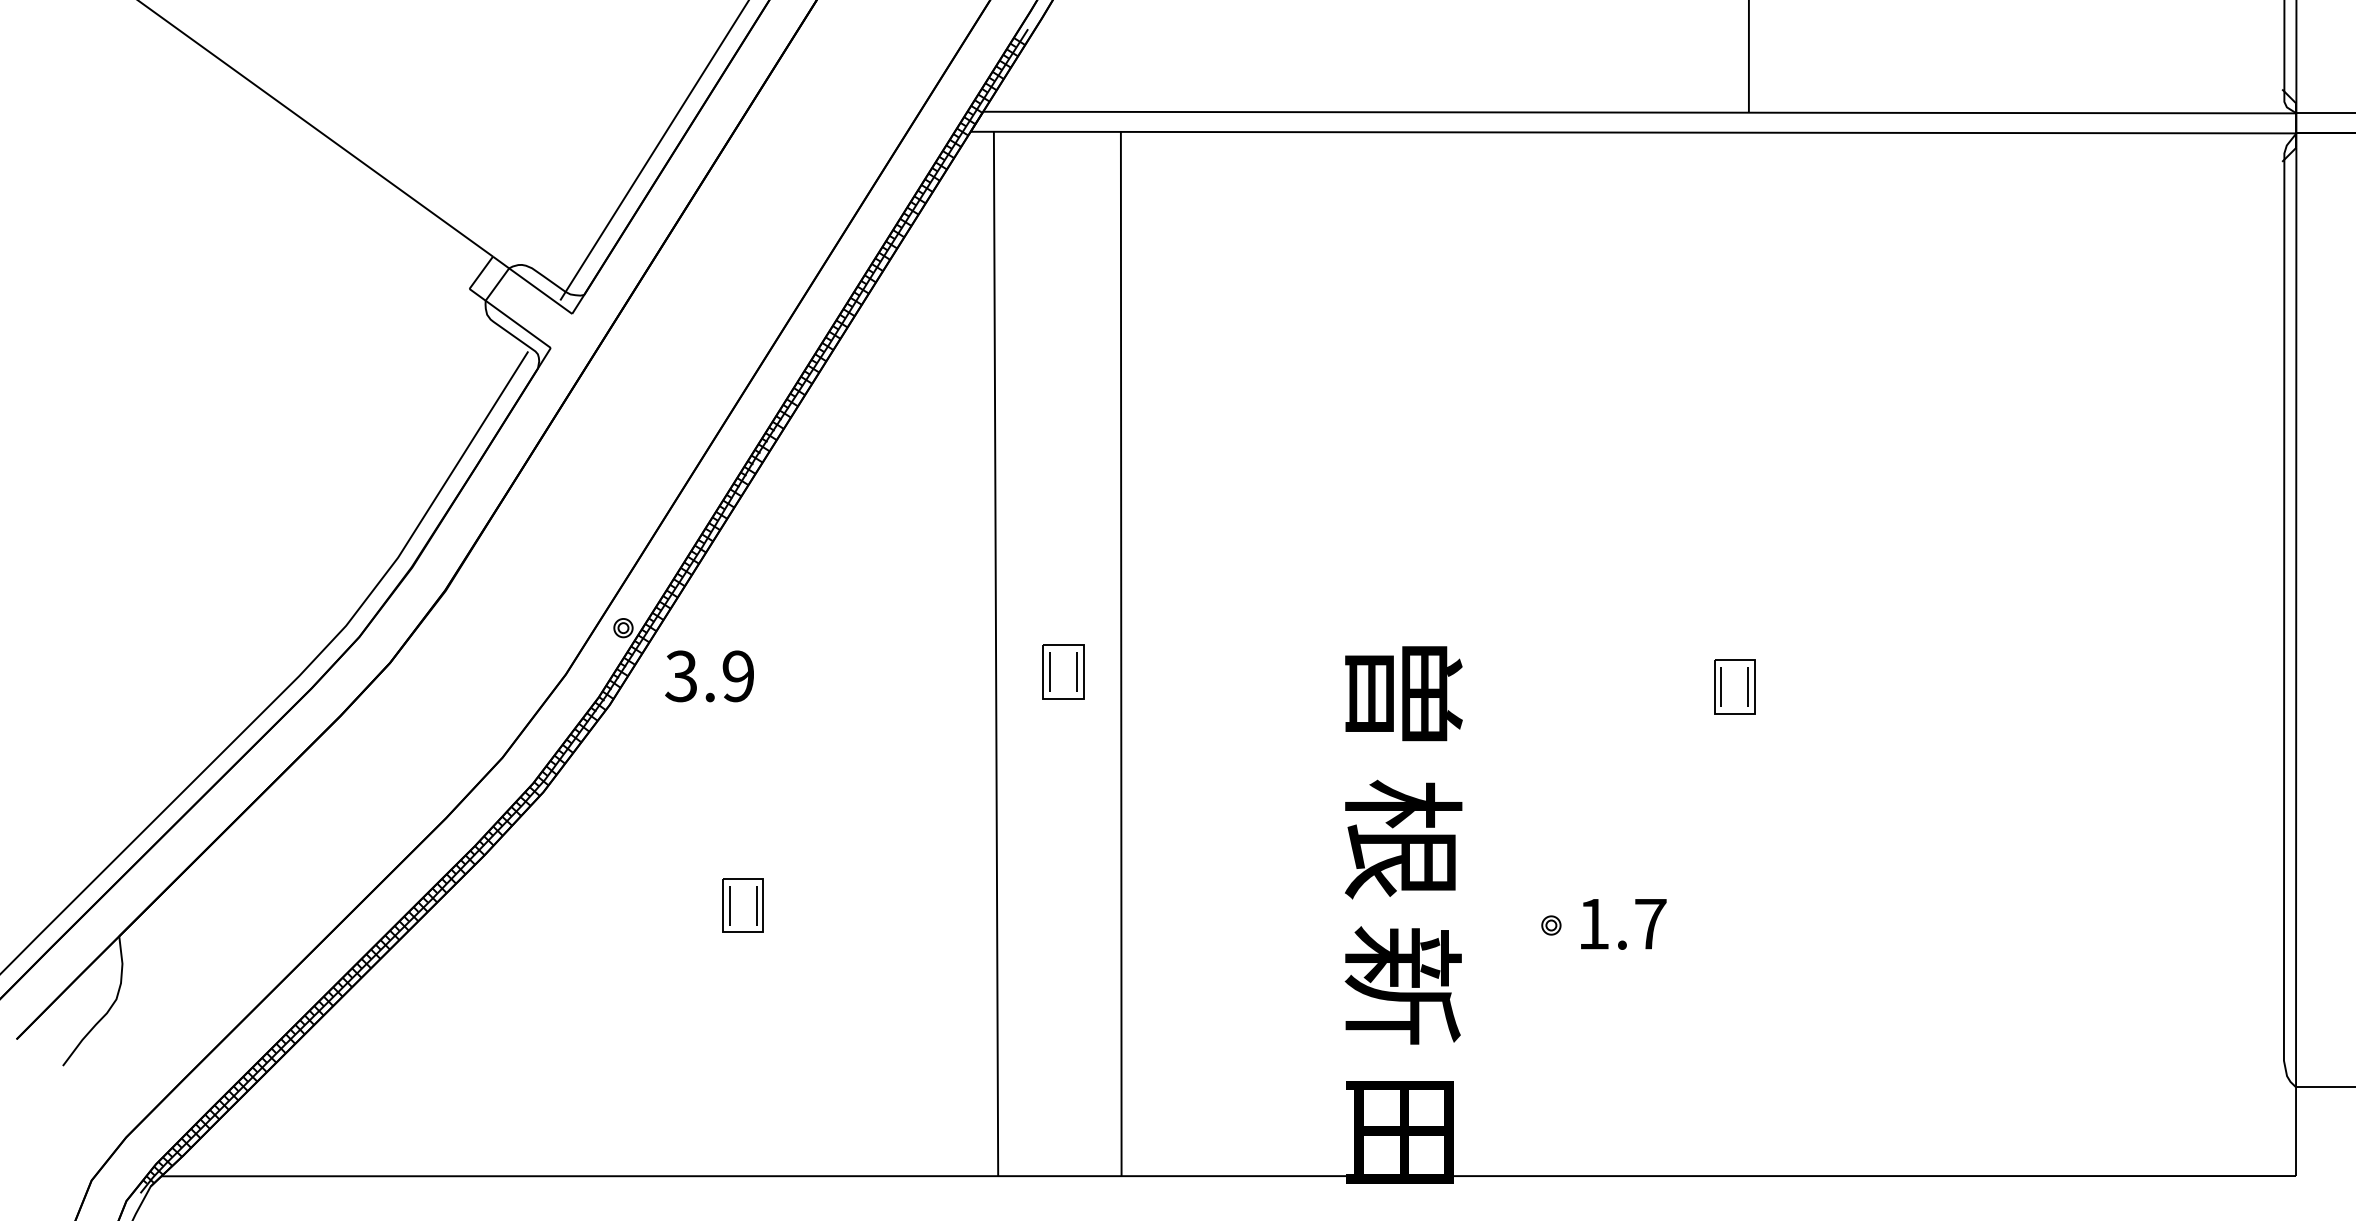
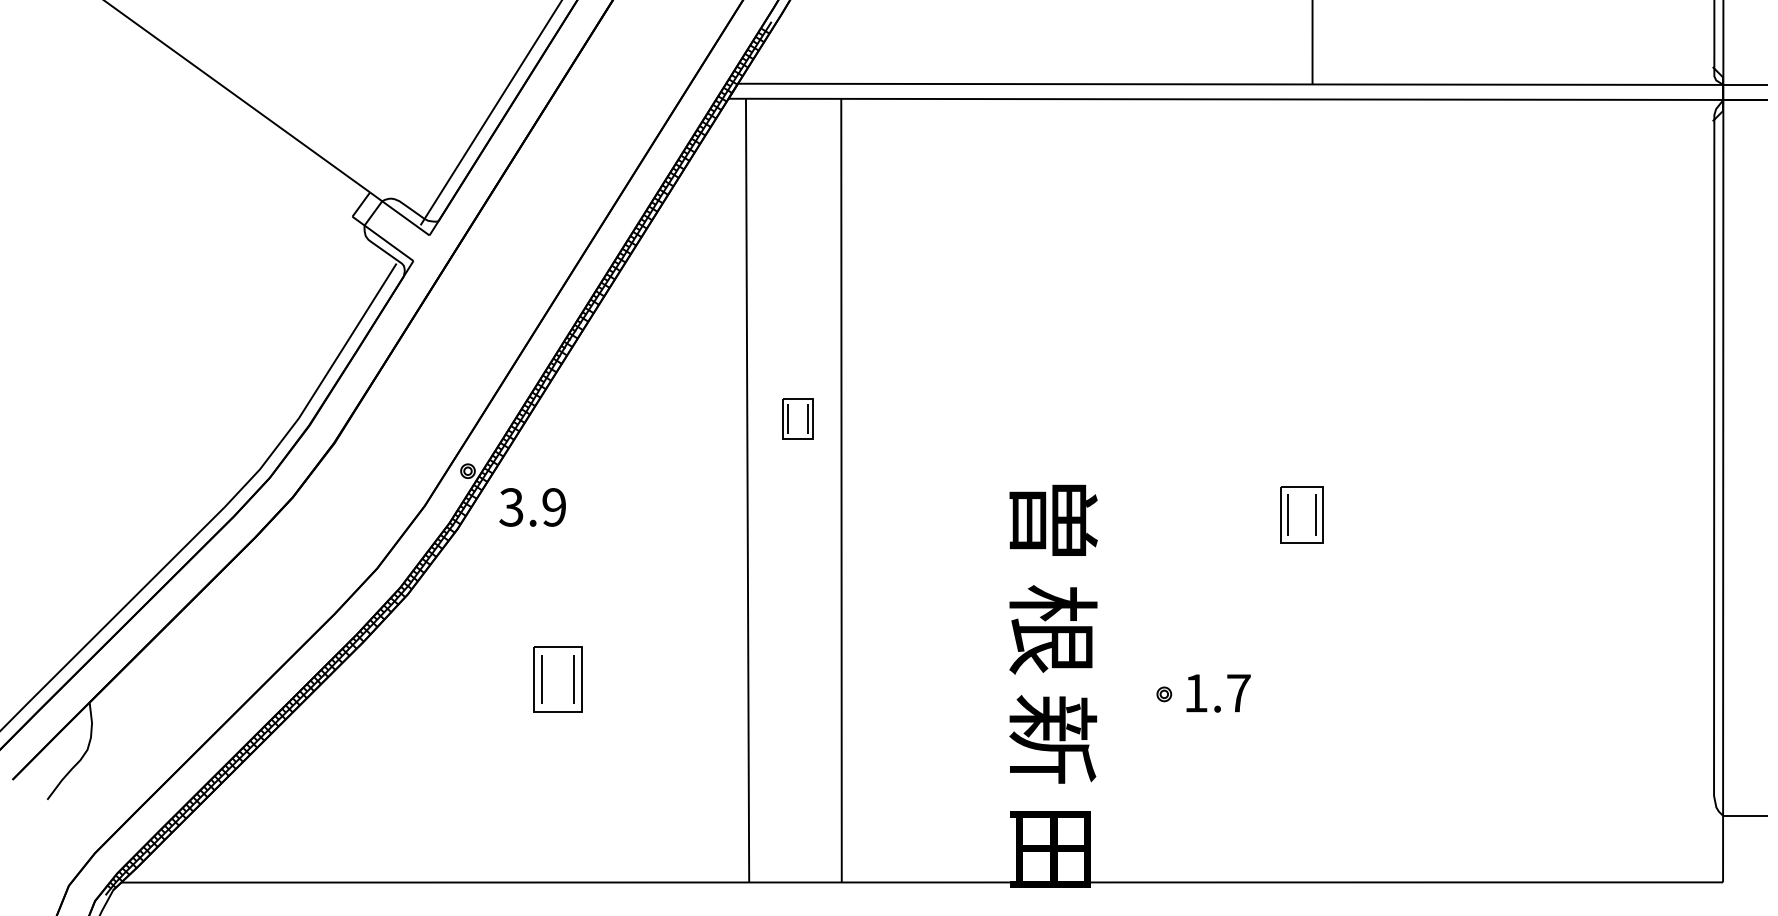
part: (1063, 671) -> (798, 418), moved
part: (1734, 686) -> (1301, 515), size x1.4
part: (742, 905) -> (557, 679), size x1.6

